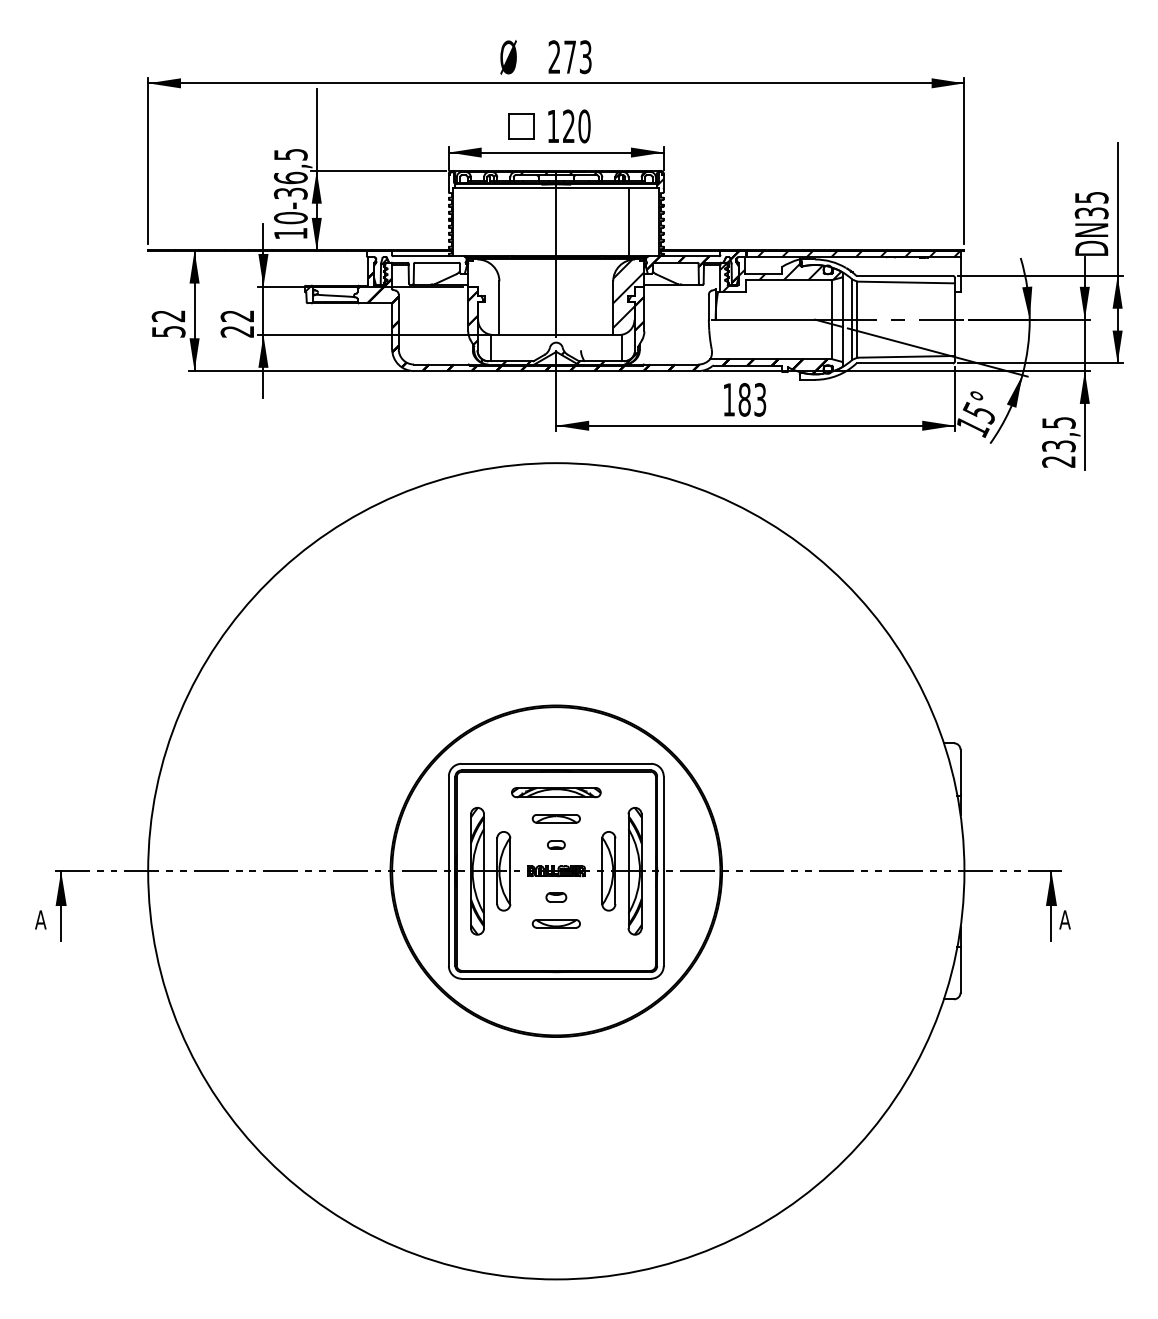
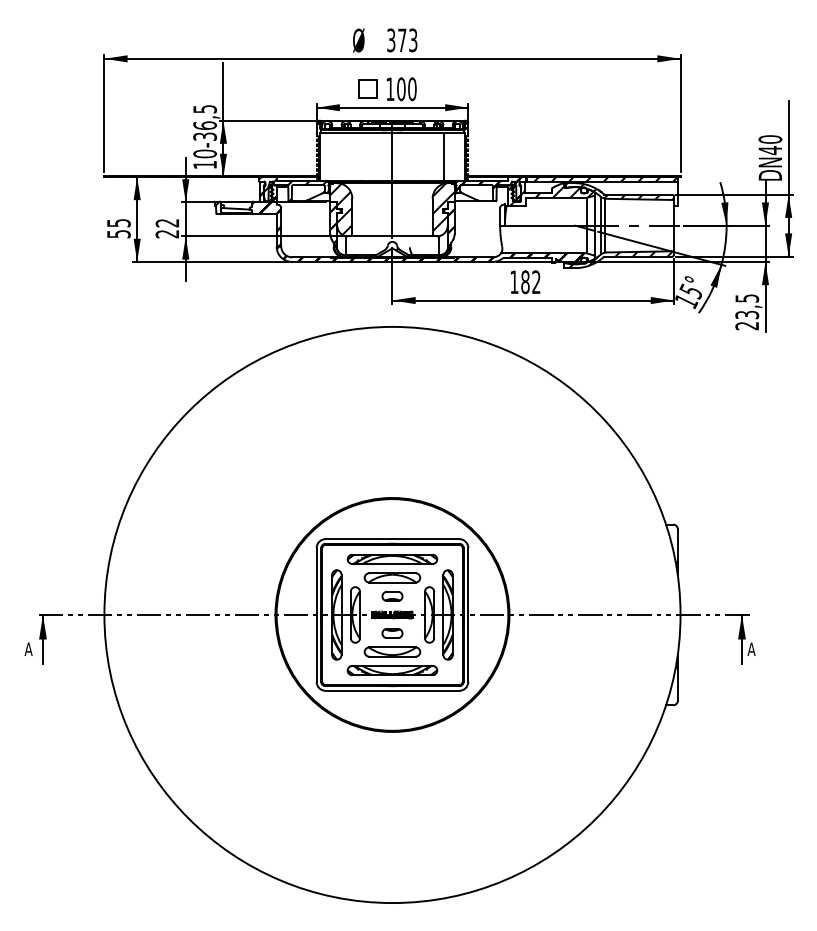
text: (554, 57) -> (391, 40), 273 -> 373
text: (568, 126) -> (401, 89), 120 -> 100
text: (1091, 205) -> (770, 145), DN35 -> DN40
hatch: (415, 267) -> (293, 188), added
hatch: (877, 271) -> (619, 191), added
hatch: (483, 296) -> (341, 209), added
text: (168, 316) -> (118, 223), 52 -> 55
hatch: (879, 367) -> (620, 259), added
text: (760, 399) -> (536, 281), 183 -> 182
part: (556, 792) -> (392, 559), size x1.43
part: (556, 818) -> (392, 577), size x1.67
part: (556, 844) -> (392, 596), size x1.67
part: (556, 897) -> (392, 633), size x1.43
part: (556, 923) -> (392, 651), size x1.67
part: (556, 949) -> (392, 670), added

